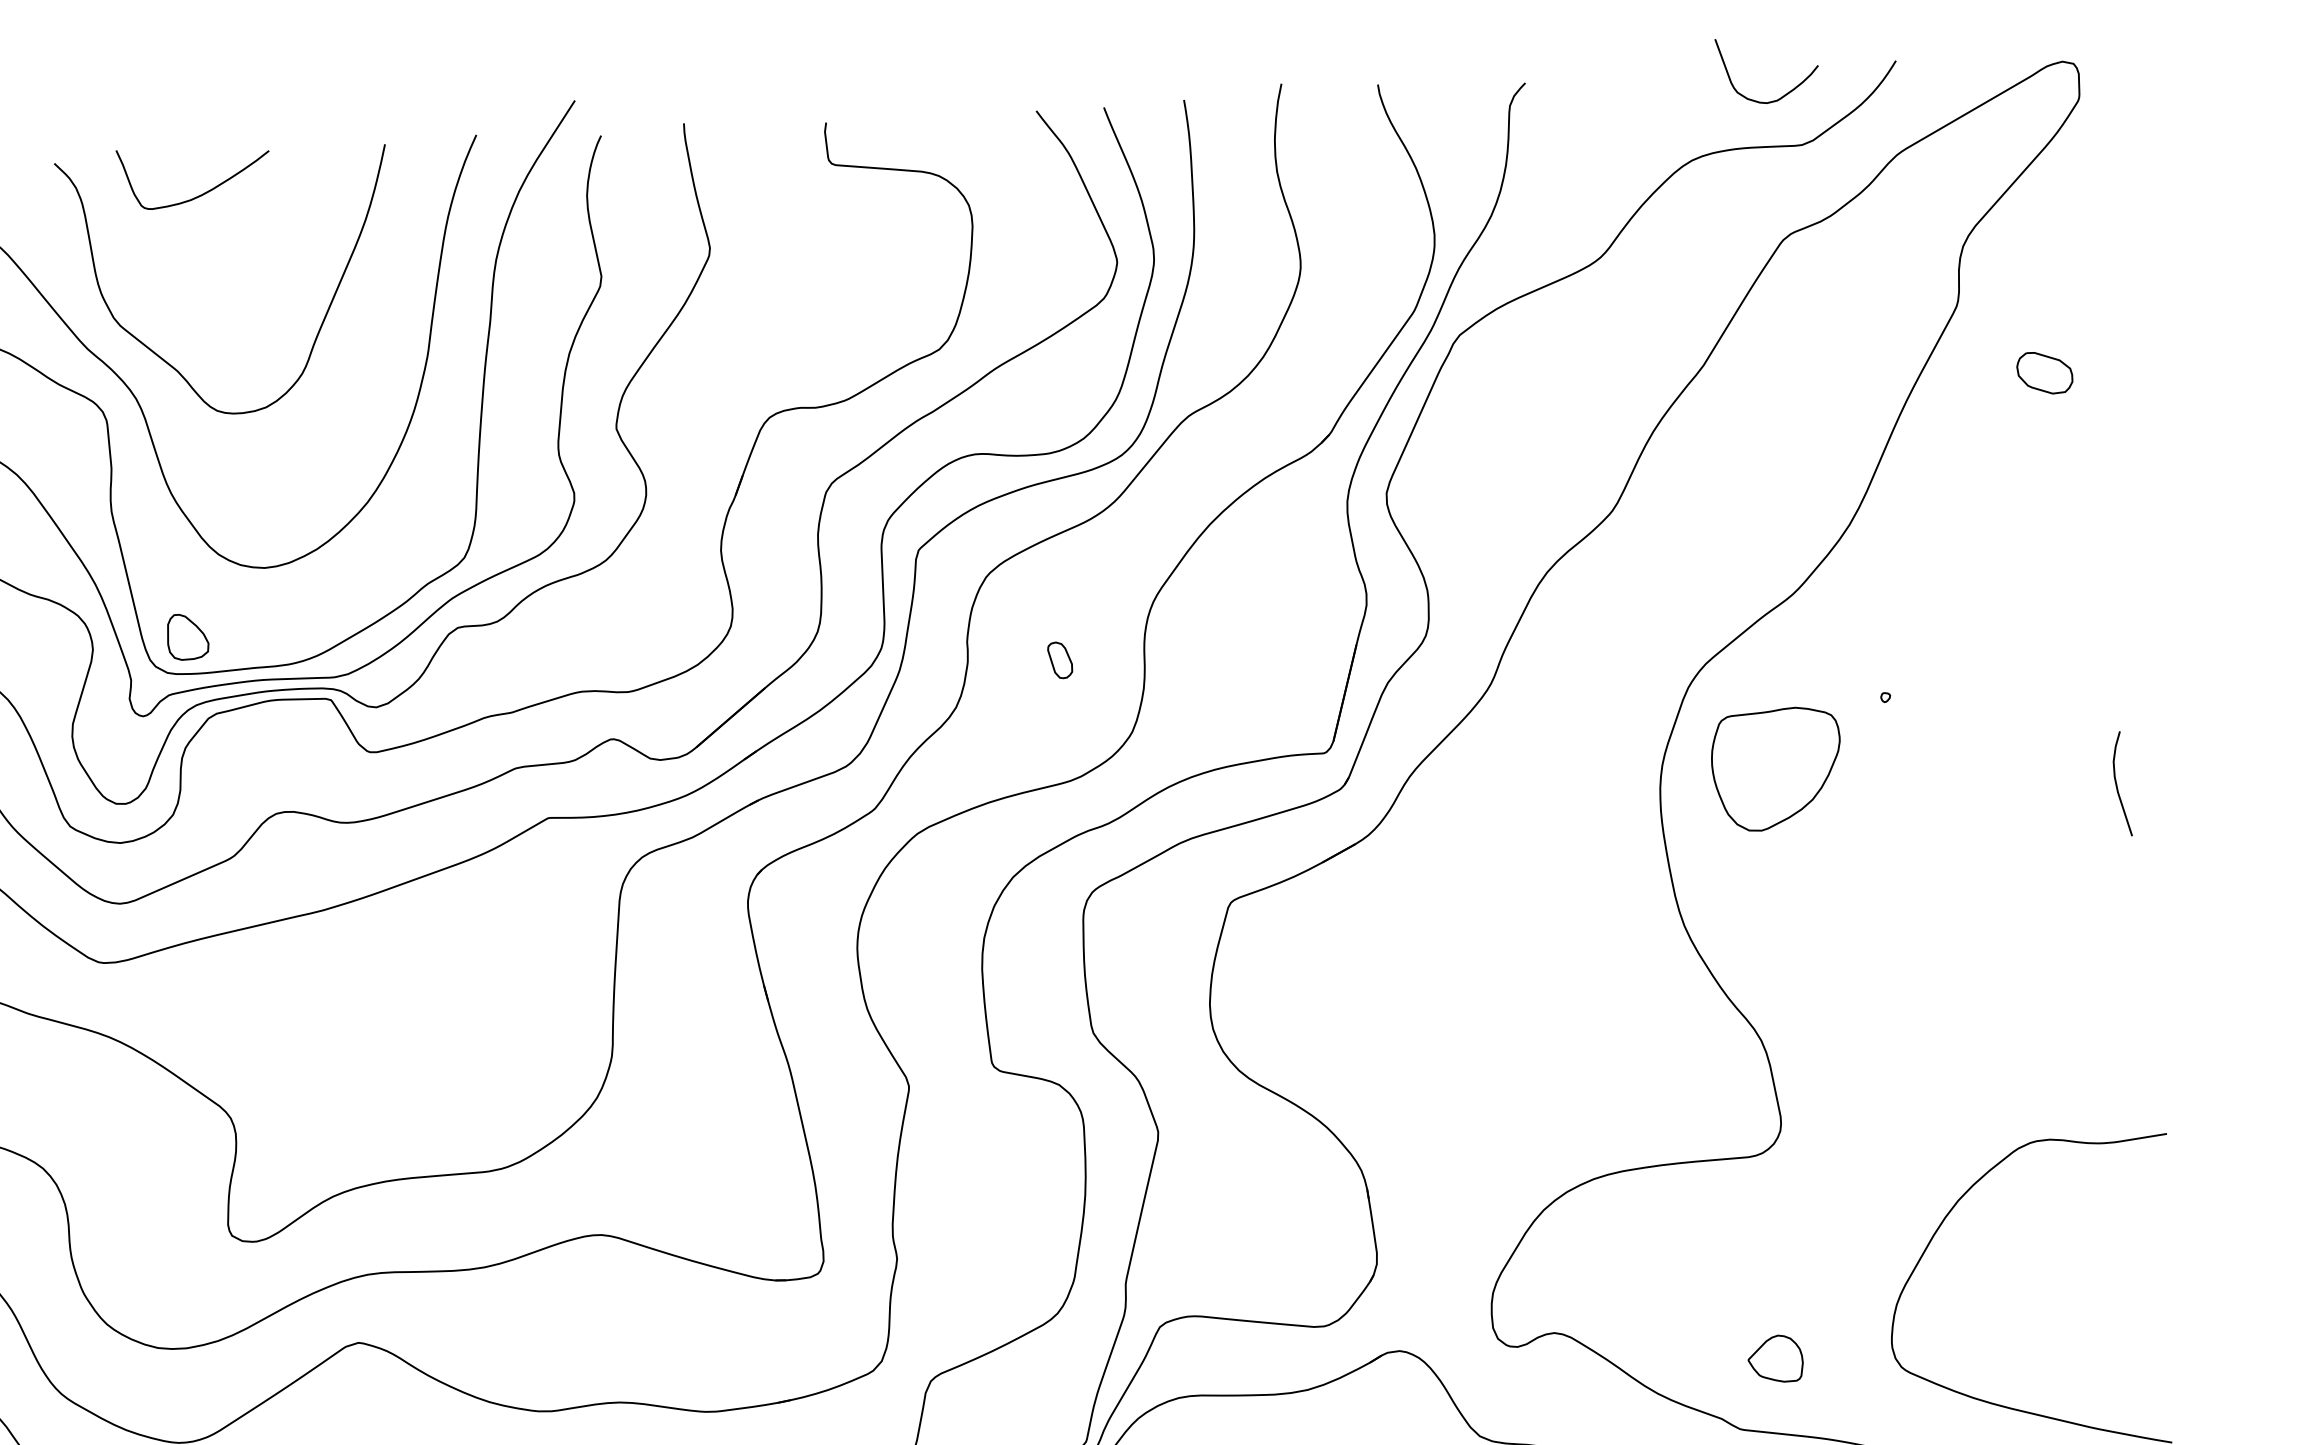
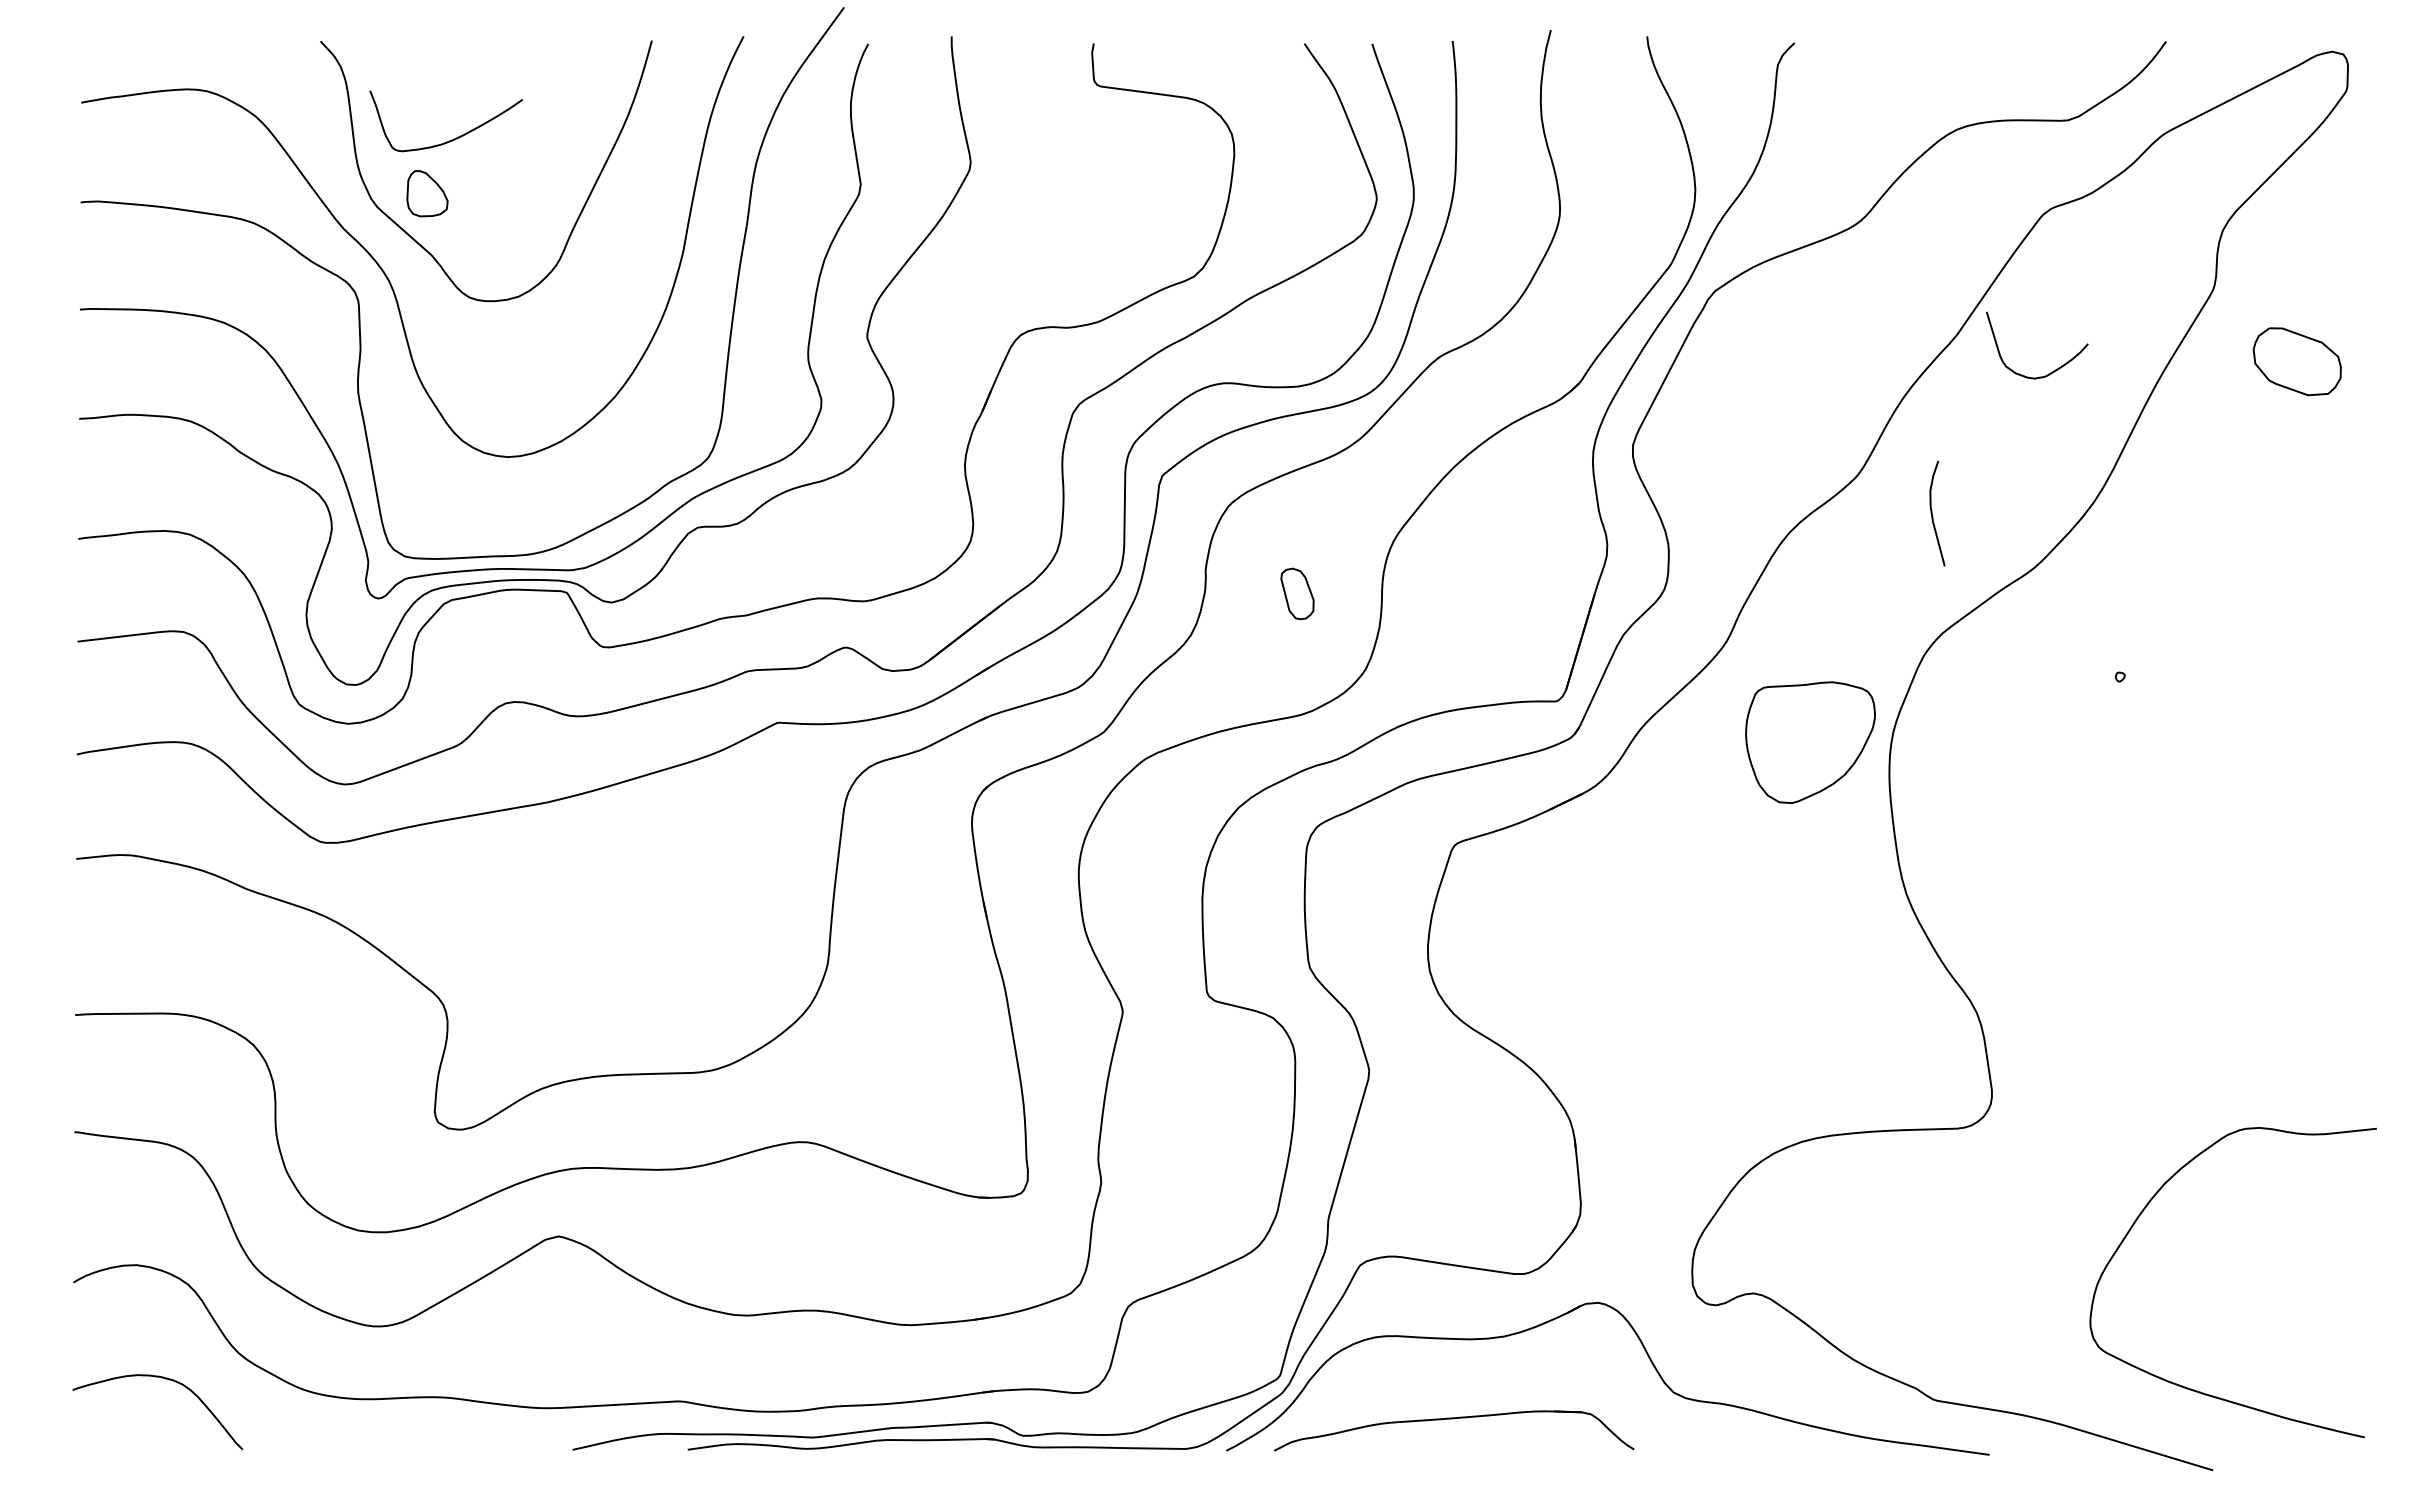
curve: (1785, 93) -> (2053, 370), moved
curve: (200, 194) -> (451, 139), moved
part: (2044, 372) -> (2297, 361), size x1.6
part: (187, 636) -> (427, 193), moved
part: (1060, 660) -> (1297, 593), size x1.4
part: (1776, 769) -> (1810, 742), moved
curve: (2117, 784) -> (1932, 513), moved
part: (1775, 1358) -> (1973, 1331), removed

